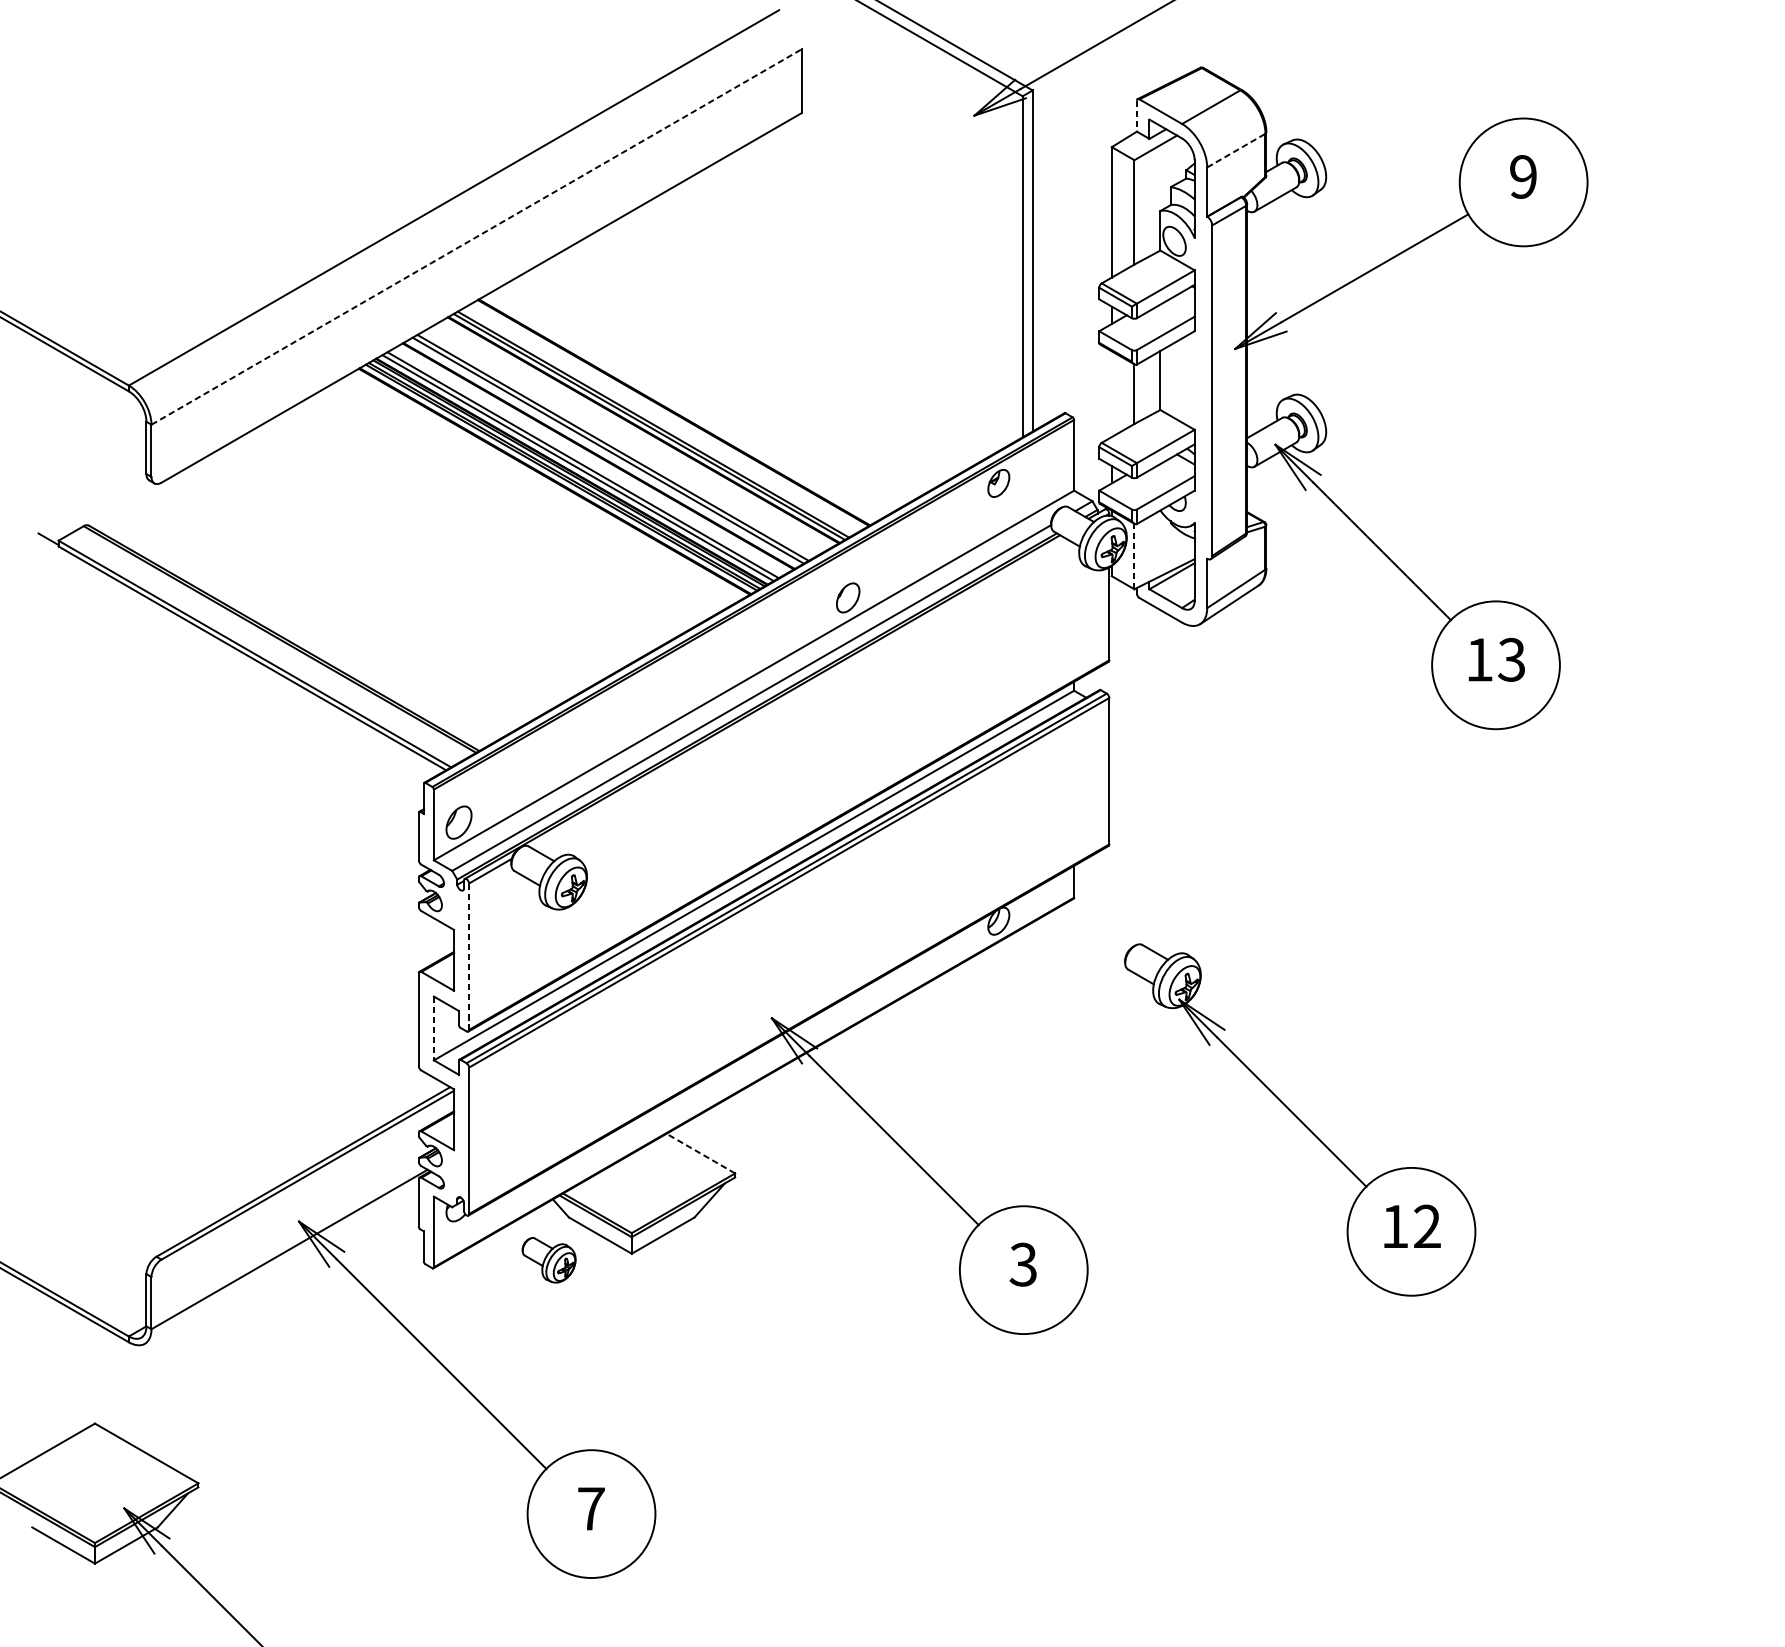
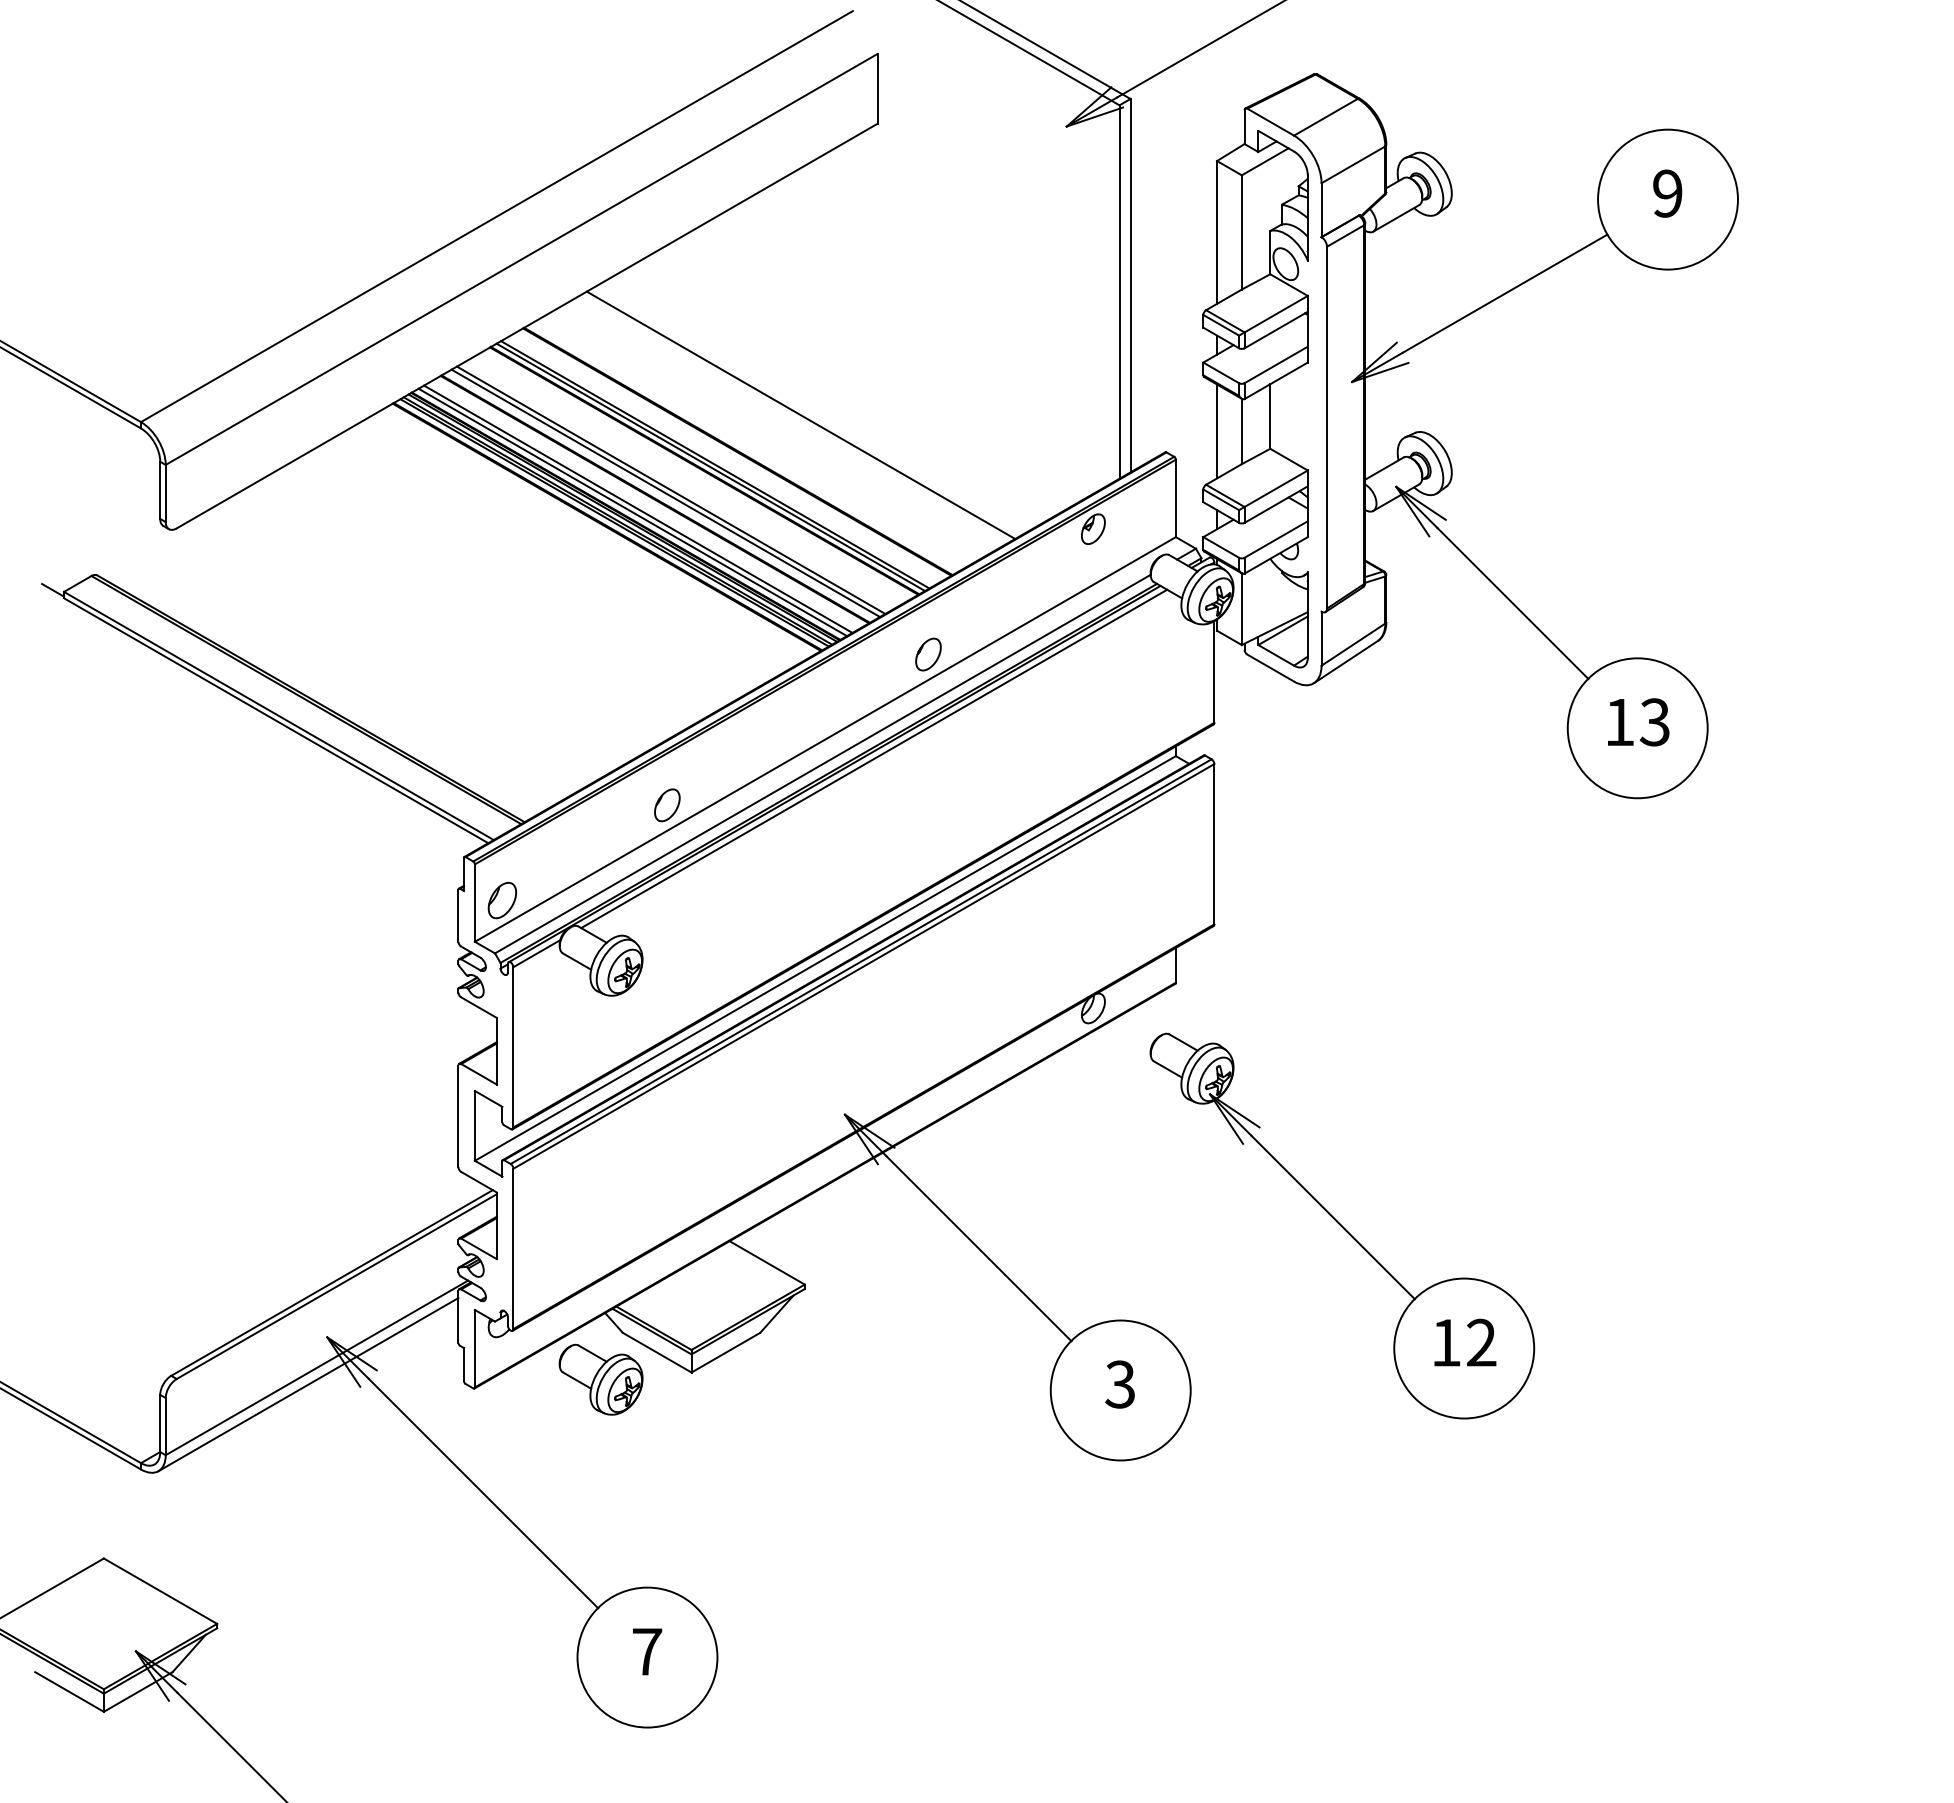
line: (1136, 116) -> (1244, 127), dashed -> solid
line: (1236, 150) -> (1353, 164), dashed -> solid
line: (477, 237) -> (522, 259), dashed -> solid
line: (731, 378) -> (800, 414), added
line: (1112, 394) -> (1217, 431), added
line: (1134, 556) -> (1241, 609), dashed -> solid
line: (798, 692) -> (874, 758), added
part: (609, 735) -> (667, 805), added
line: (469, 956) -> (513, 1047), dashed -> solid
line: (433, 1028) -> (474, 1125), dashed -> solid
part: (1300, 1119) -> (1342, 1225), moved
line: (700, 1153) -> (766, 1262), dashed -> solid
part: (548, 1260) -> (600, 1379), size x1.43
line: (281, 1264) -> (308, 1384), added

